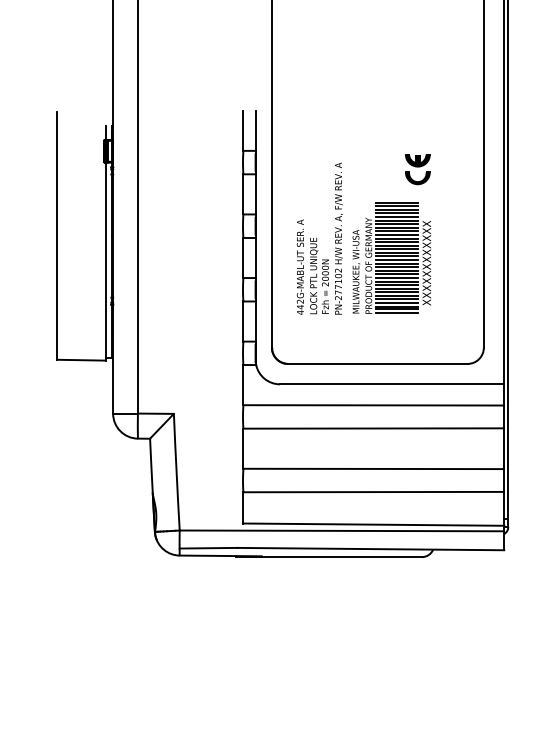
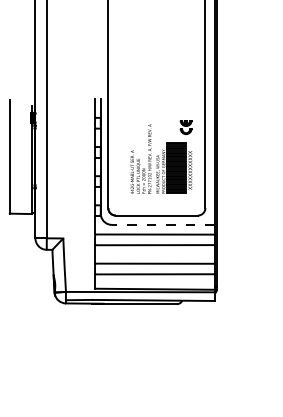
part: (364, 232) -> (161, 156), moved
line: (390, 383) -> (162, 224), solid -> dashed

